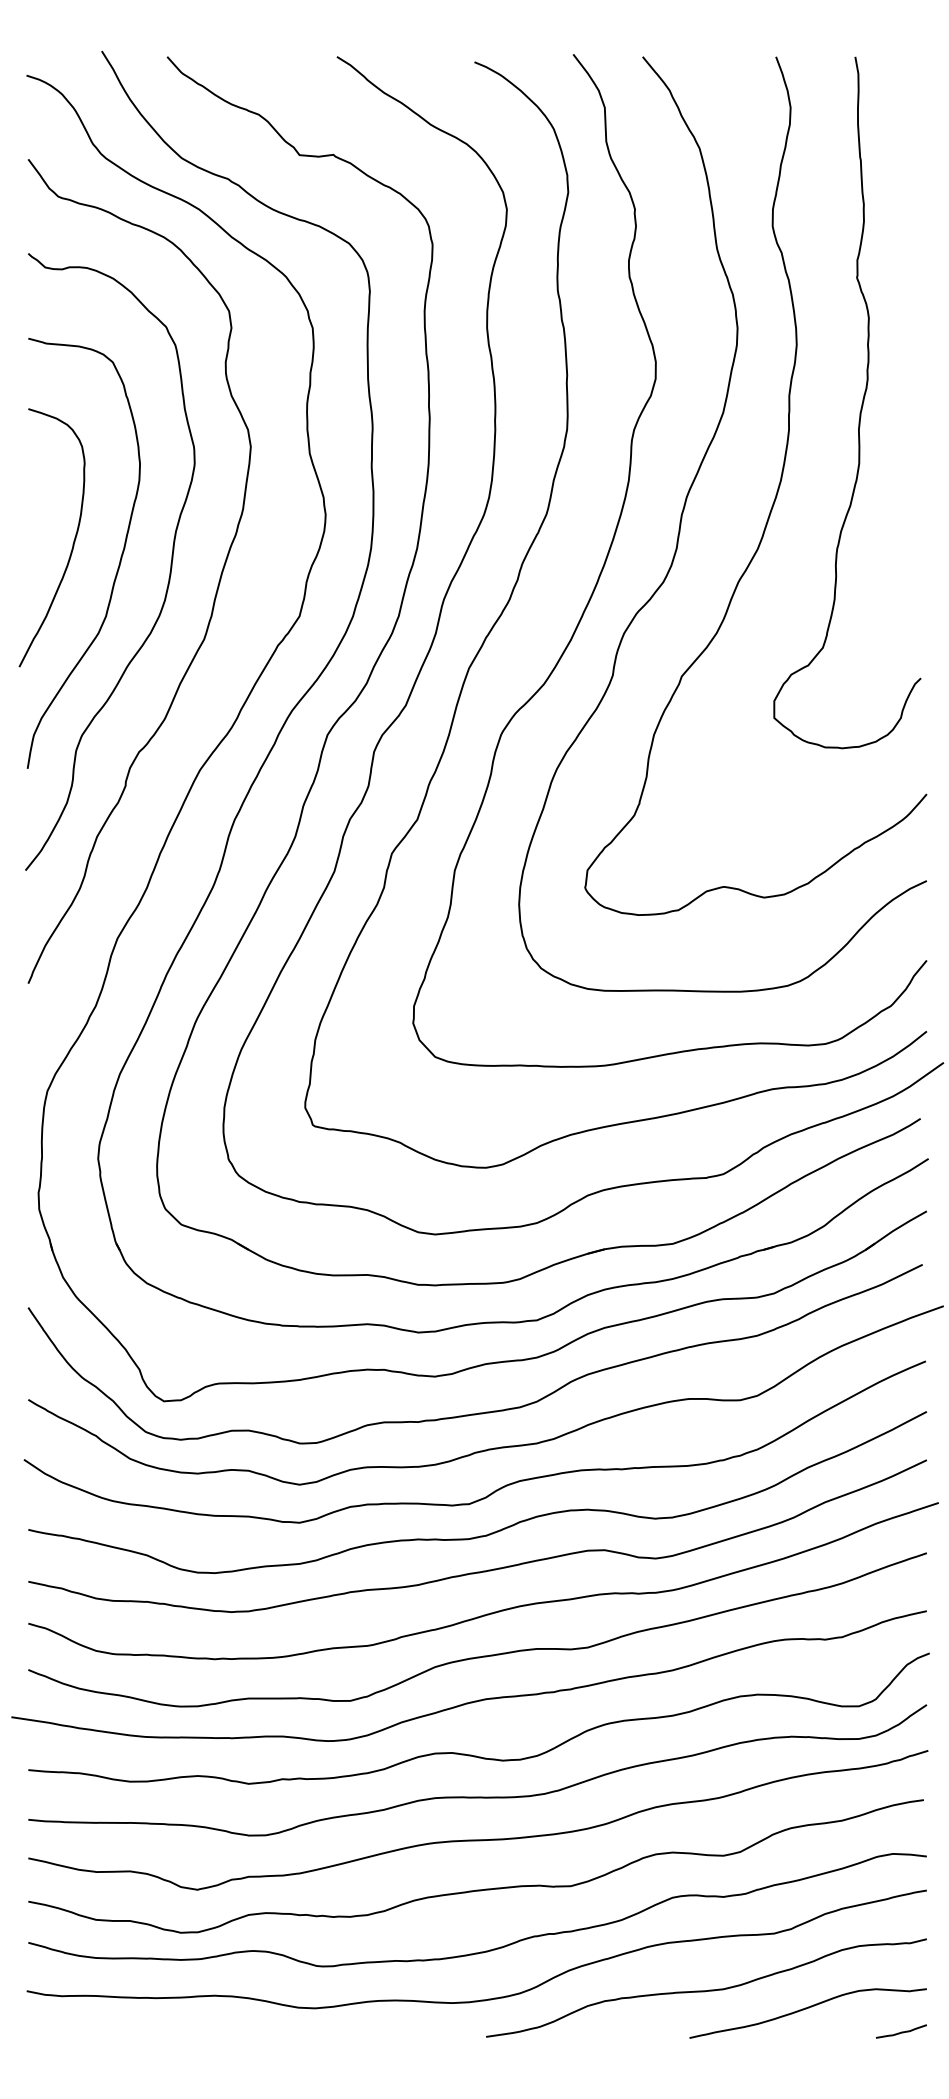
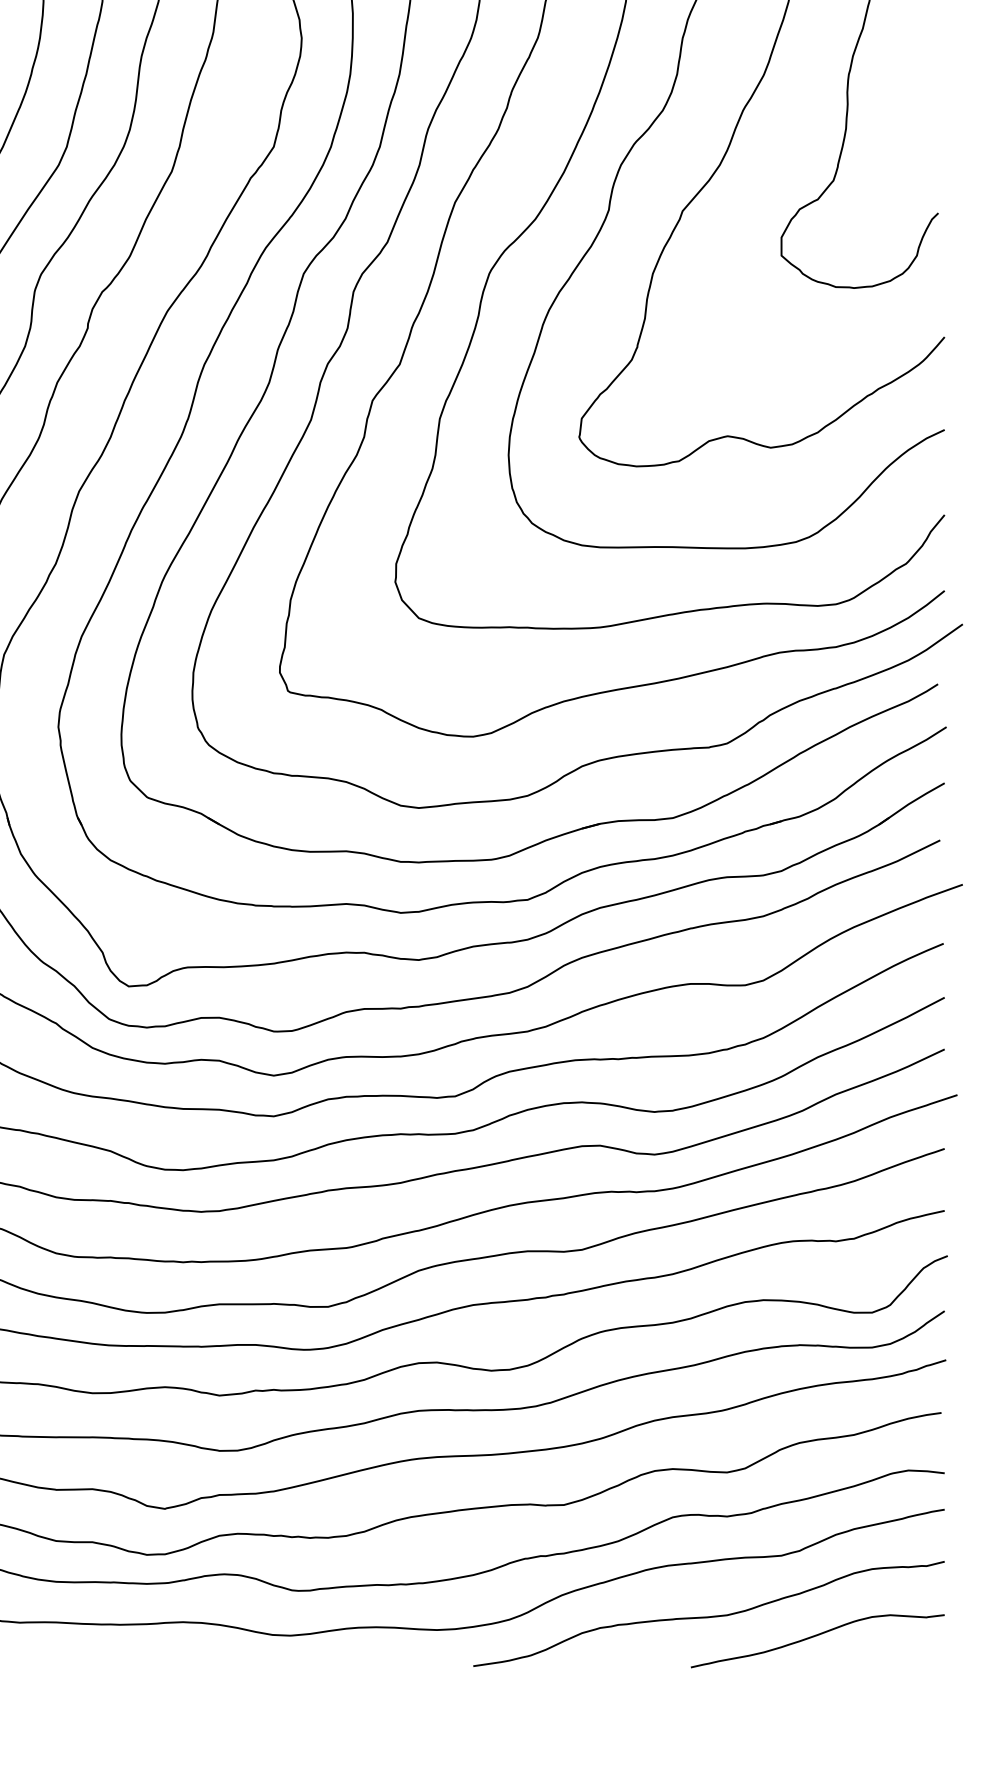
curve: (901, 2031) -> (917, 1660), removed

